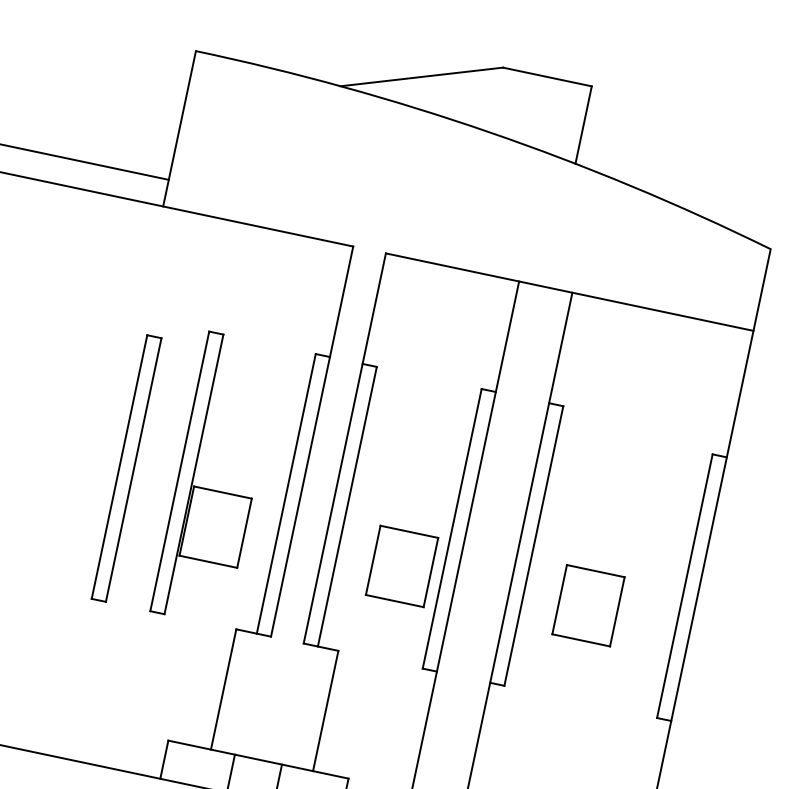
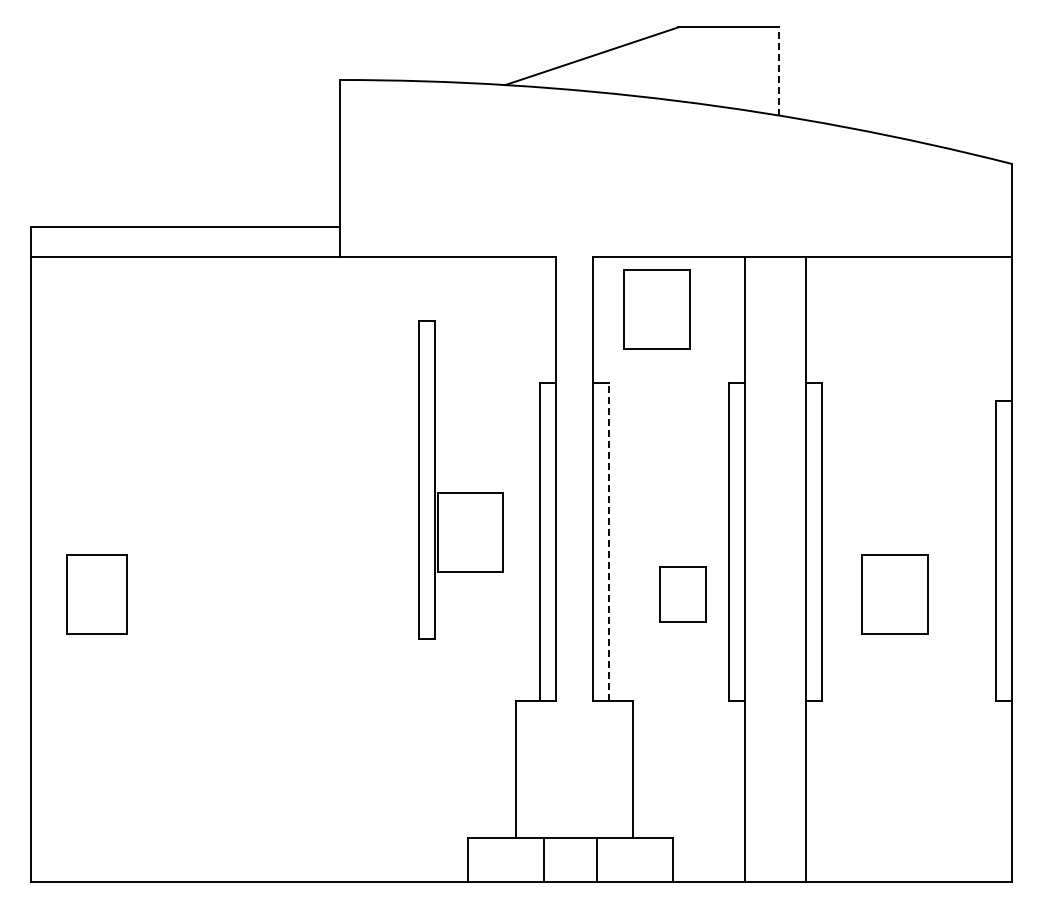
line: (583, 125) -> (779, 71), solid -> dashed
part: (431, 311) -> (656, 309), added
part: (126, 468) -> (359, 550), removed
part: (214, 490) -> (460, 492), moved
line: (347, 506) -> (609, 541), solid -> dashed
part: (401, 566) -> (682, 594), size x0.7

